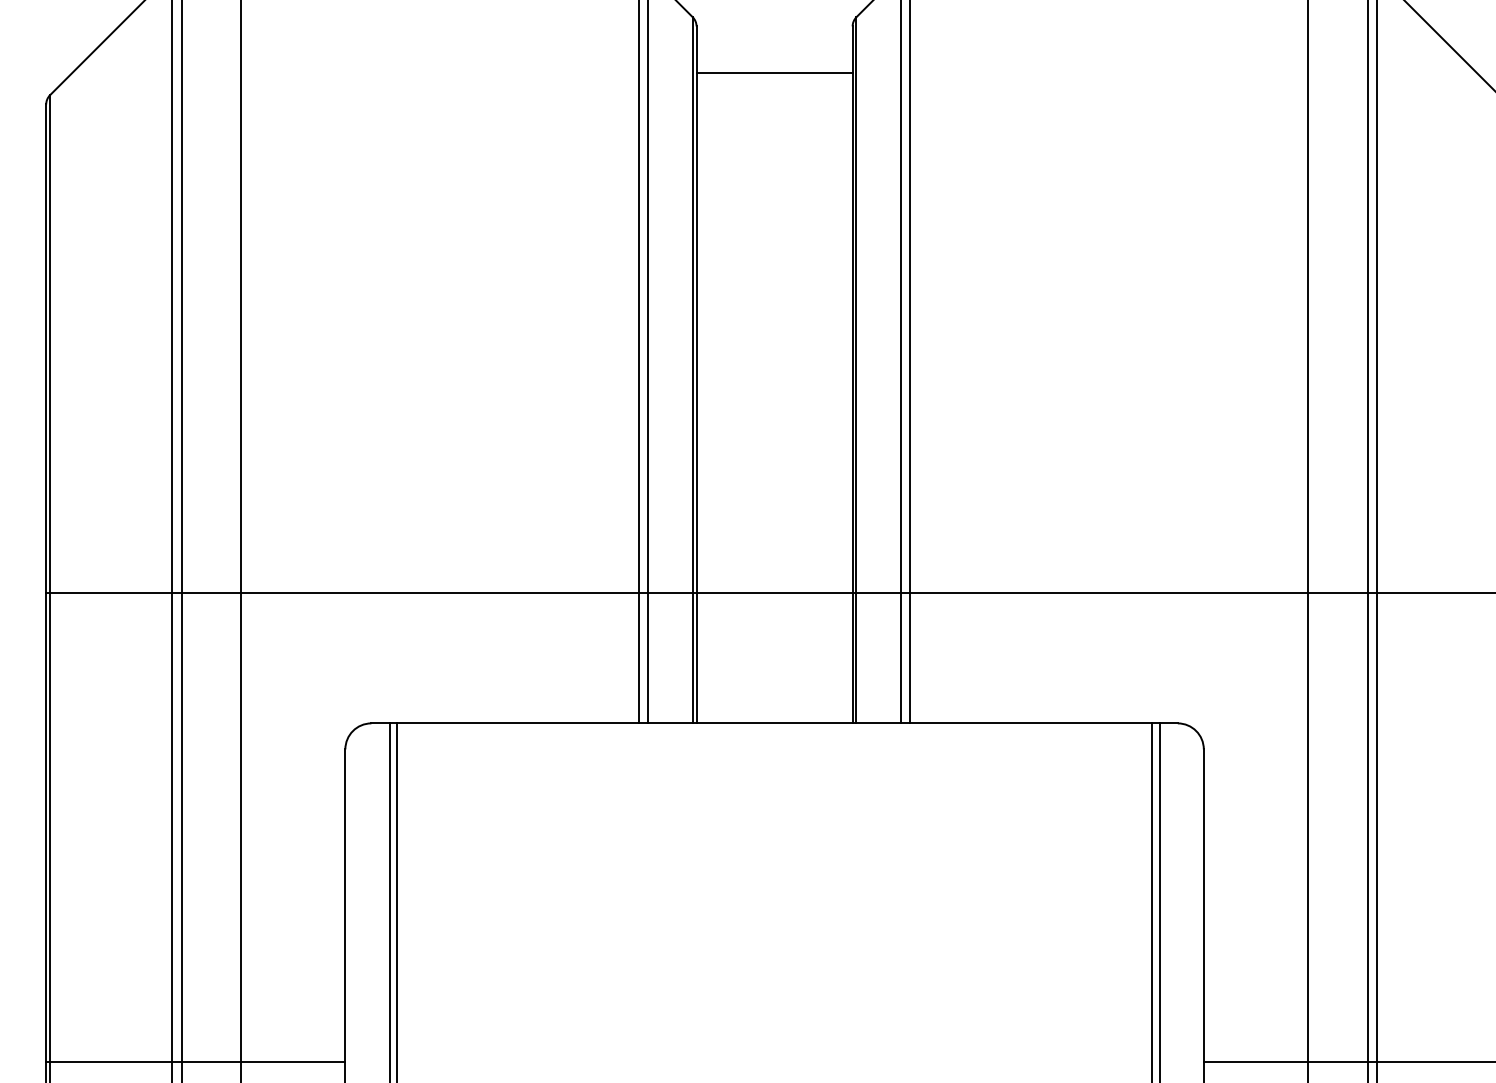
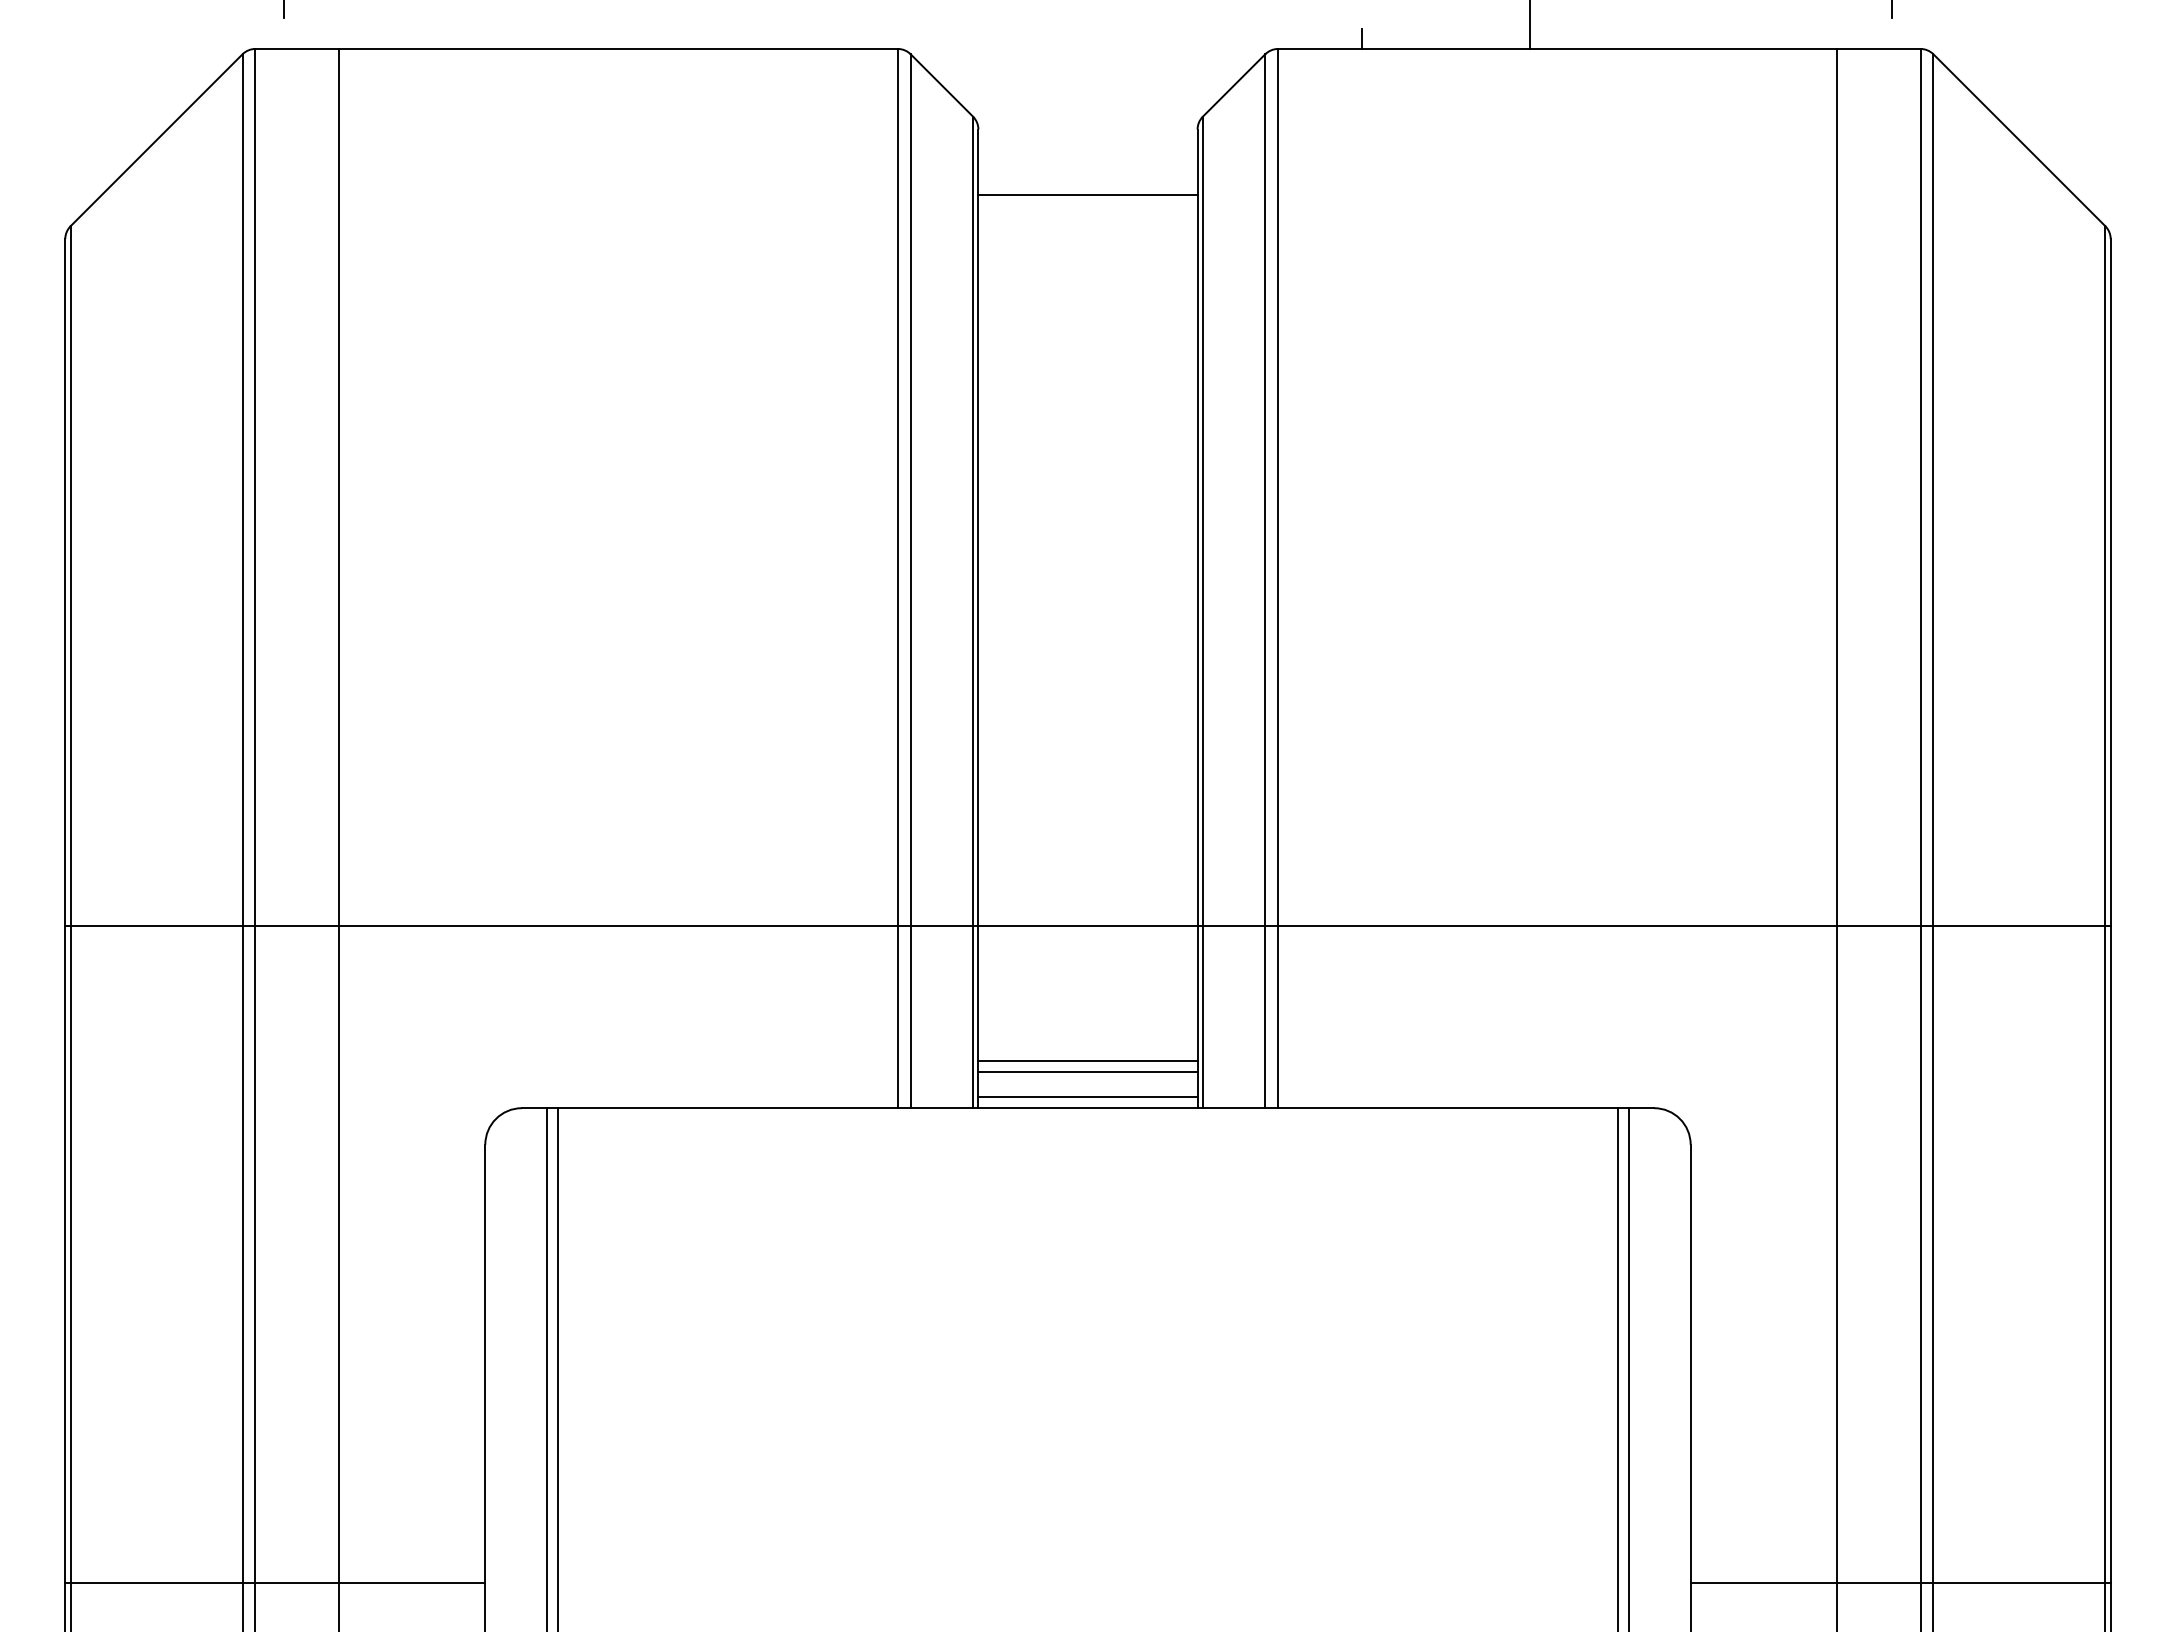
line: (774, 689) -> (1087, 1060), added
line: (774, 697) -> (1087, 1071), added
line: (774, 715) -> (1087, 1097), added

